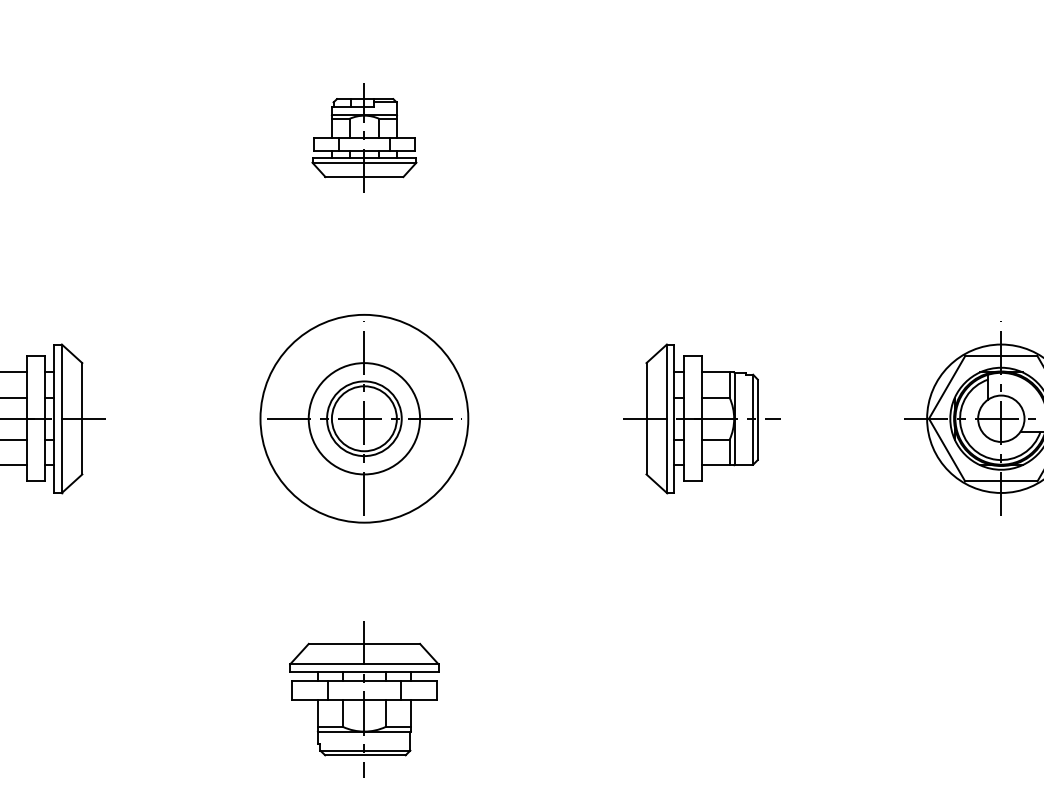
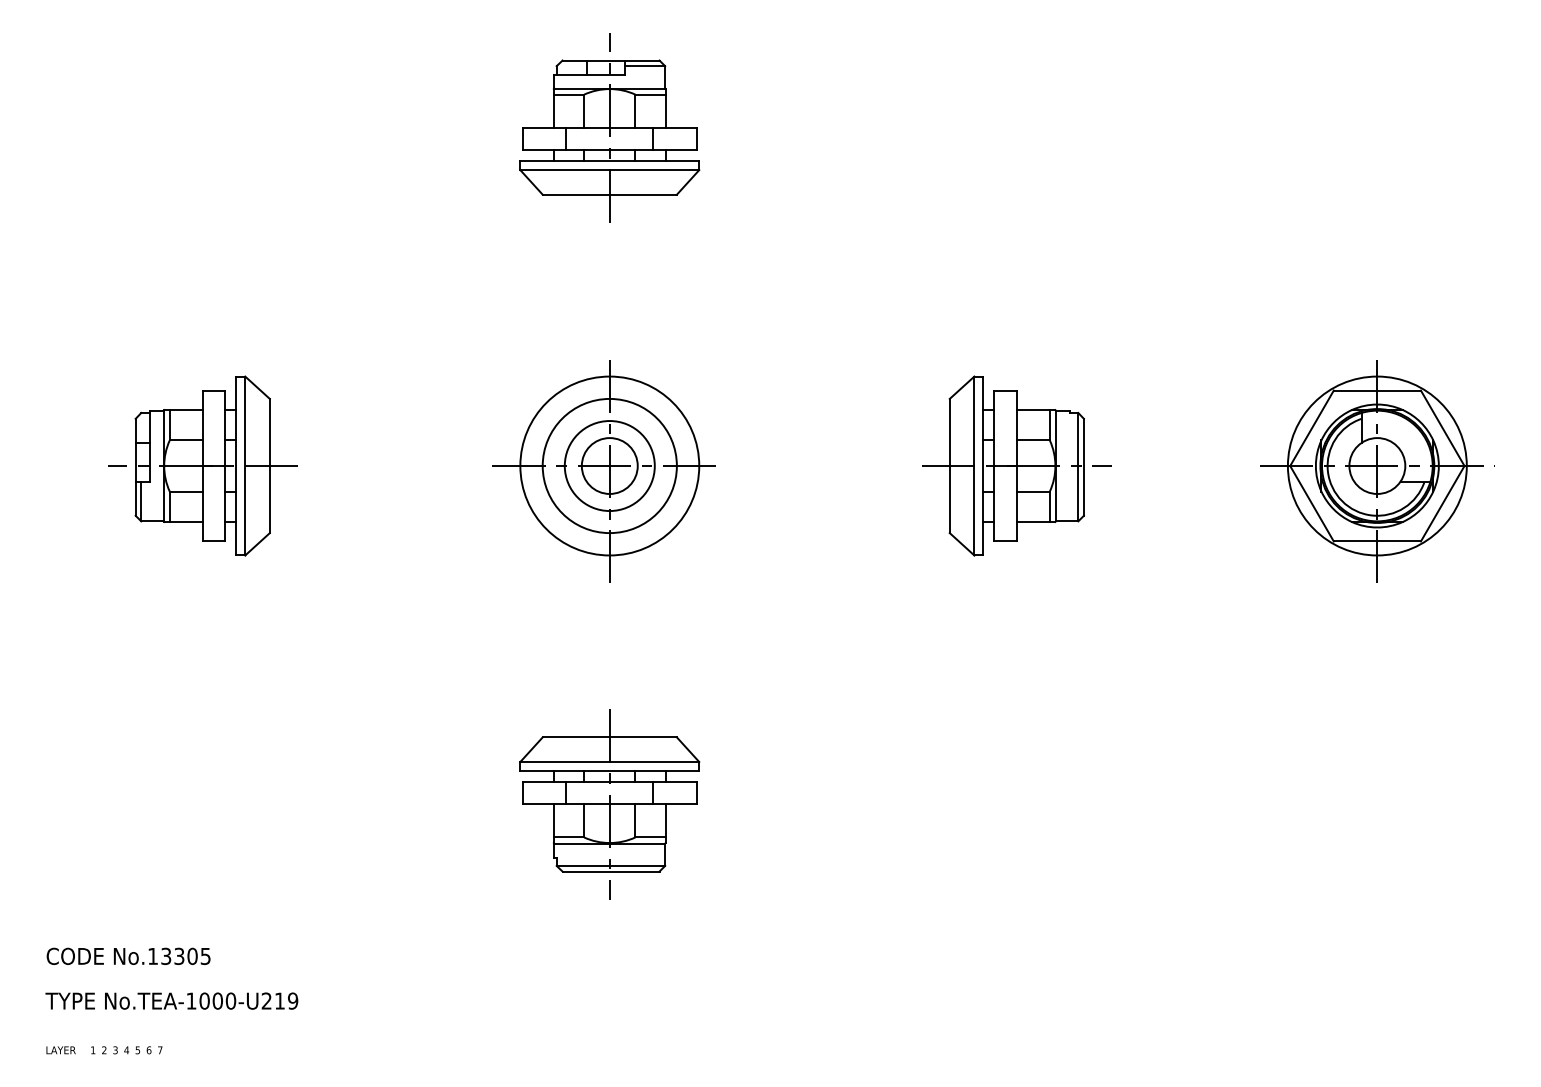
part: (364, 137) -> (609, 127), size x1.43
circle: (364, 418) -> (609, 465), size x0.71
circle: (364, 418) -> (609, 465), size x0.71

